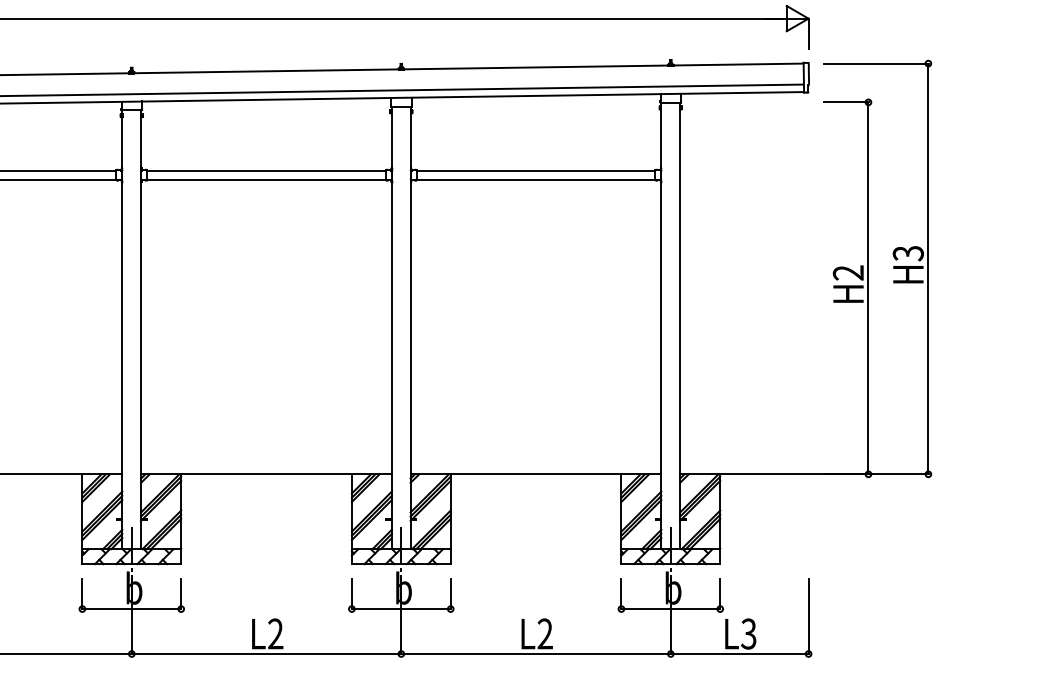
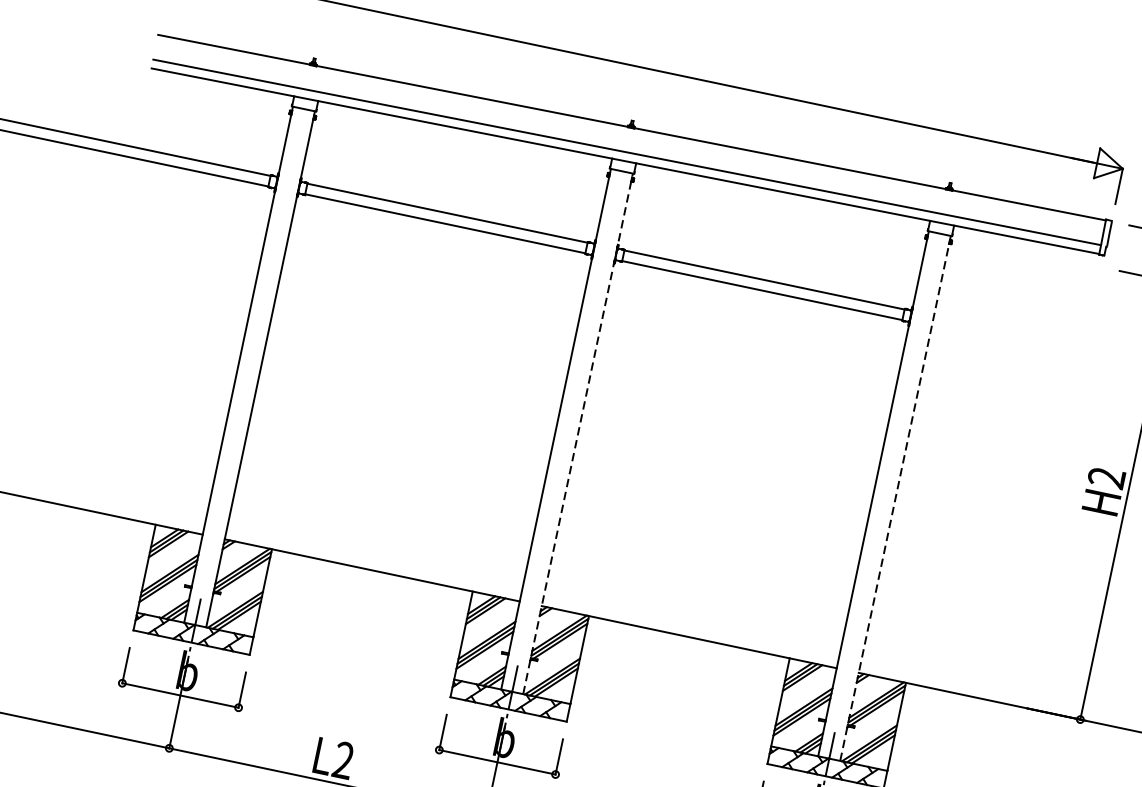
line: (680, 325) -> (896, 497), solid -> dashed
line: (410, 327) -> (578, 433), solid -> dashed

